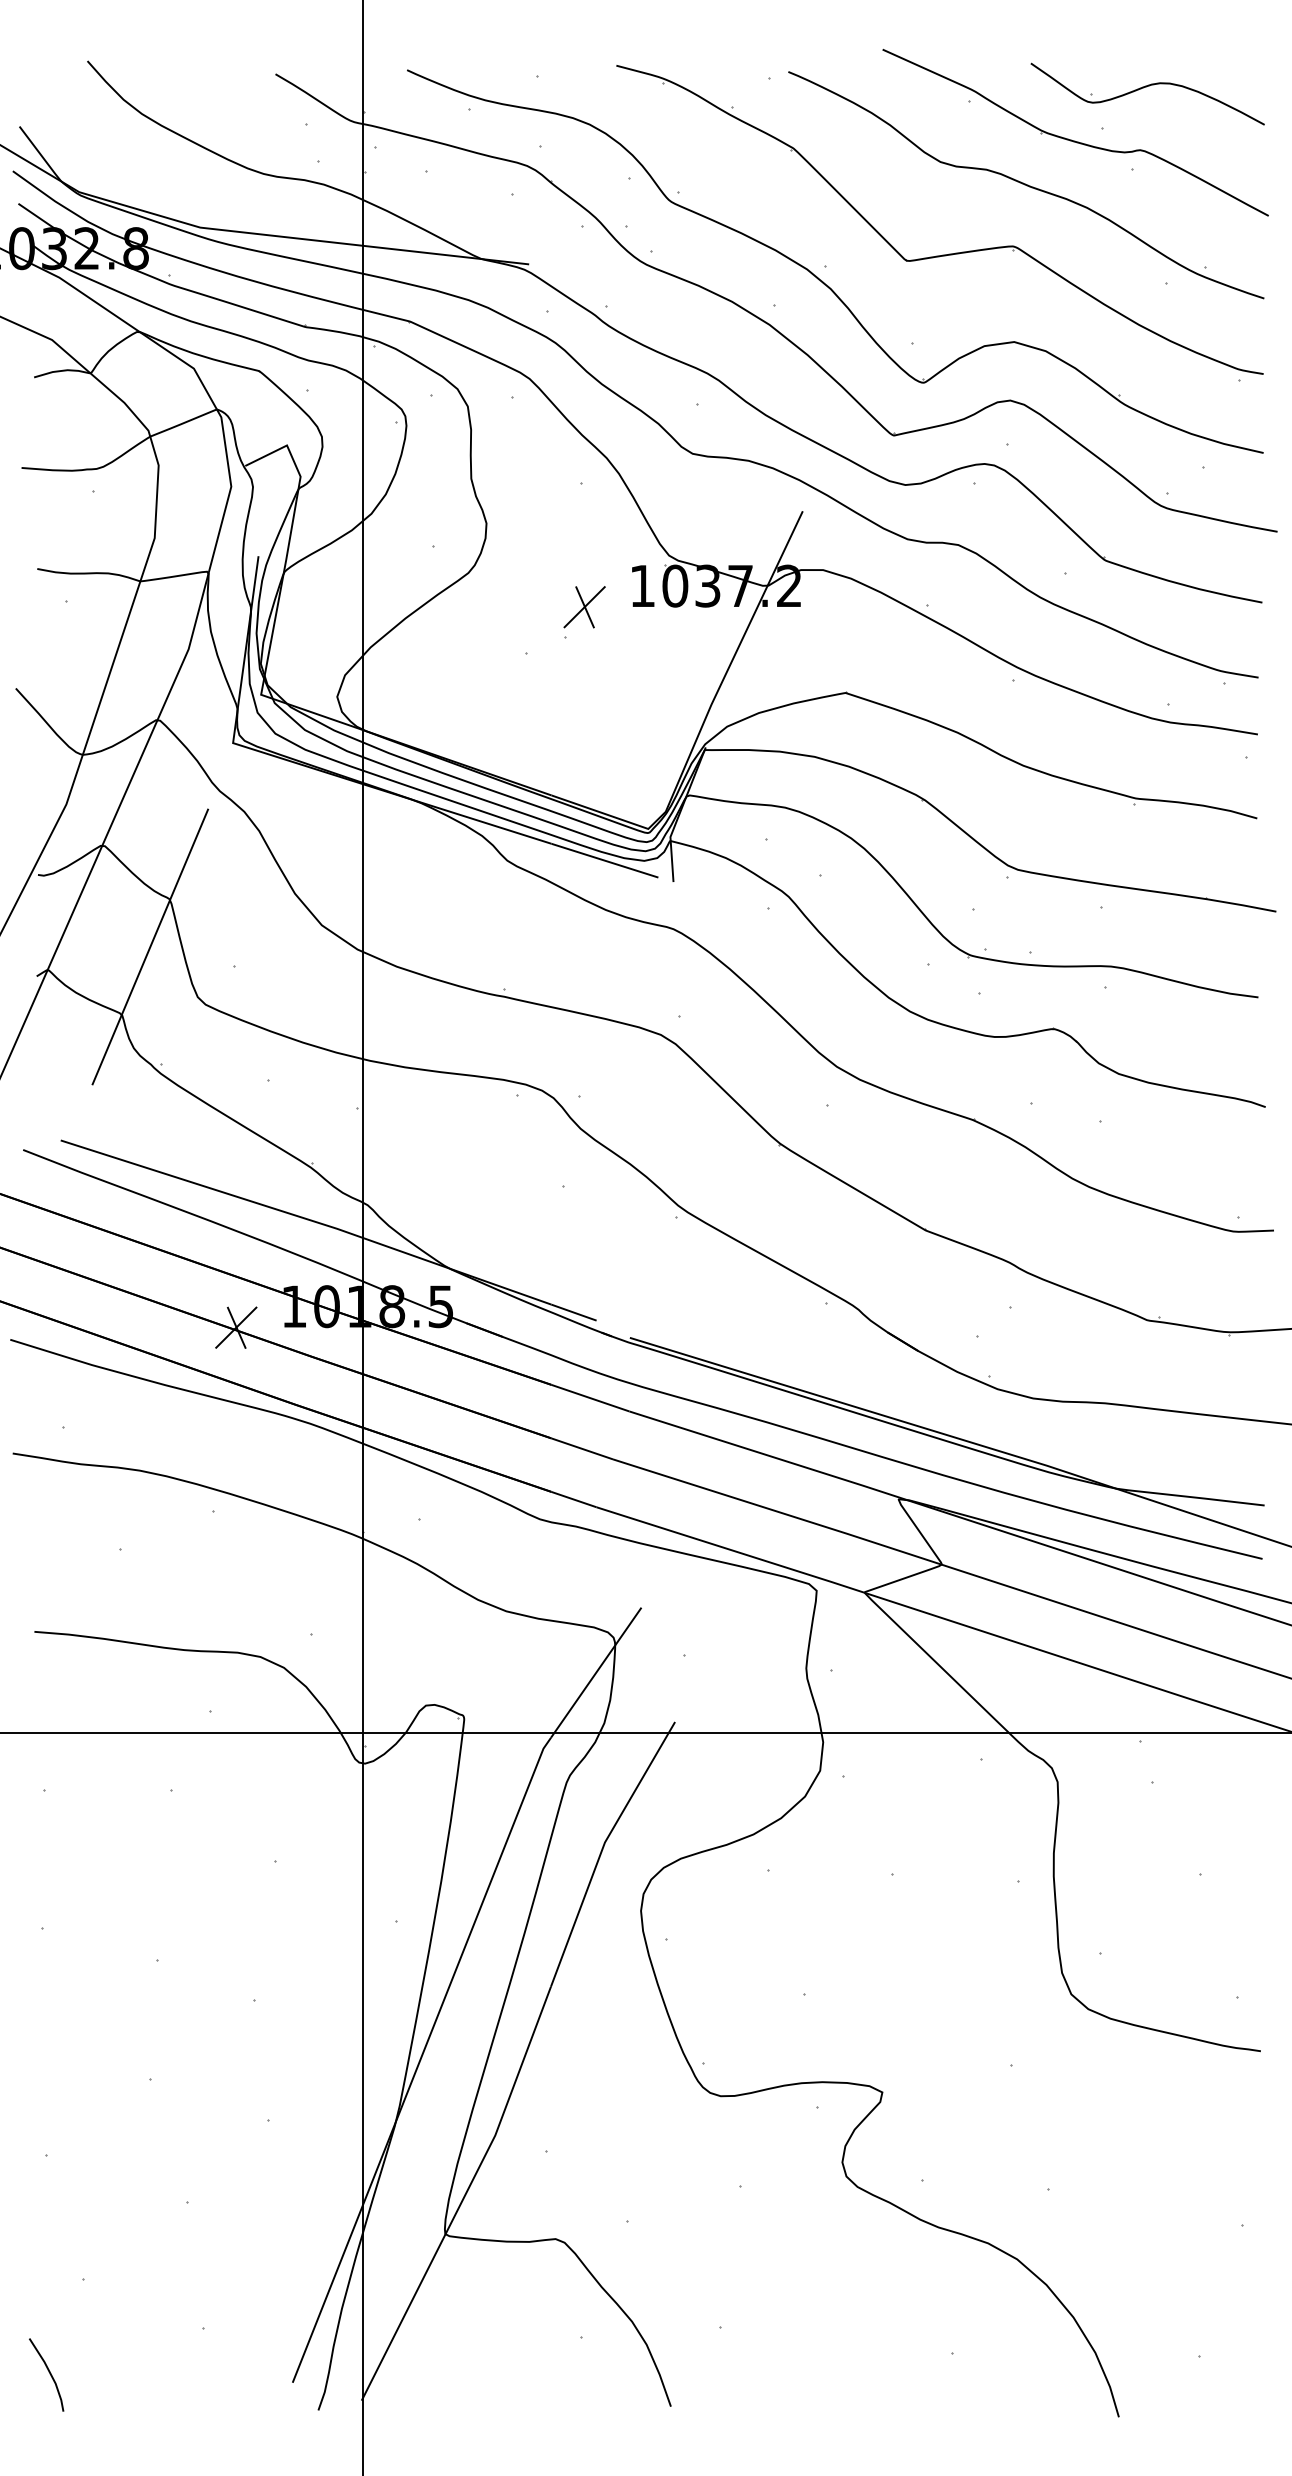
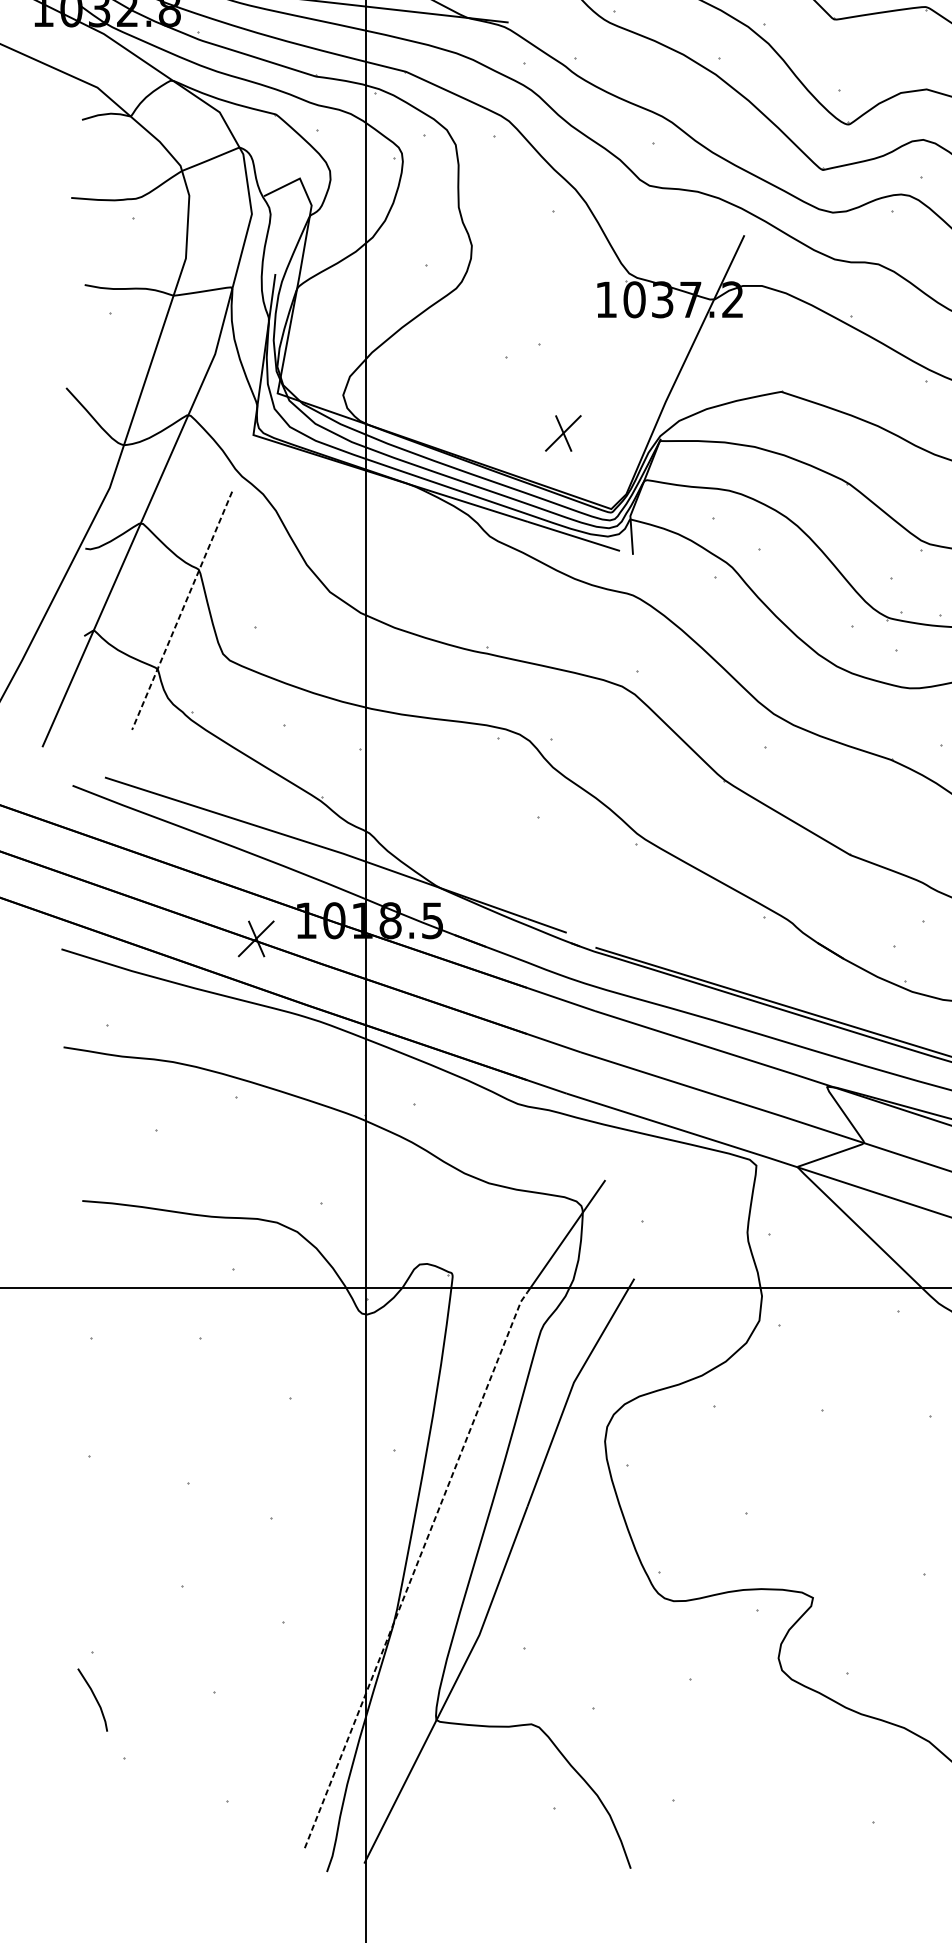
part: (584, 607) -> (563, 433), moved
line: (150, 946) -> (182, 610), solid -> dashed
line: (421, 2058) -> (415, 1568), solid -> dashed
line: (48, 2372) -> (94, 1697), moved

